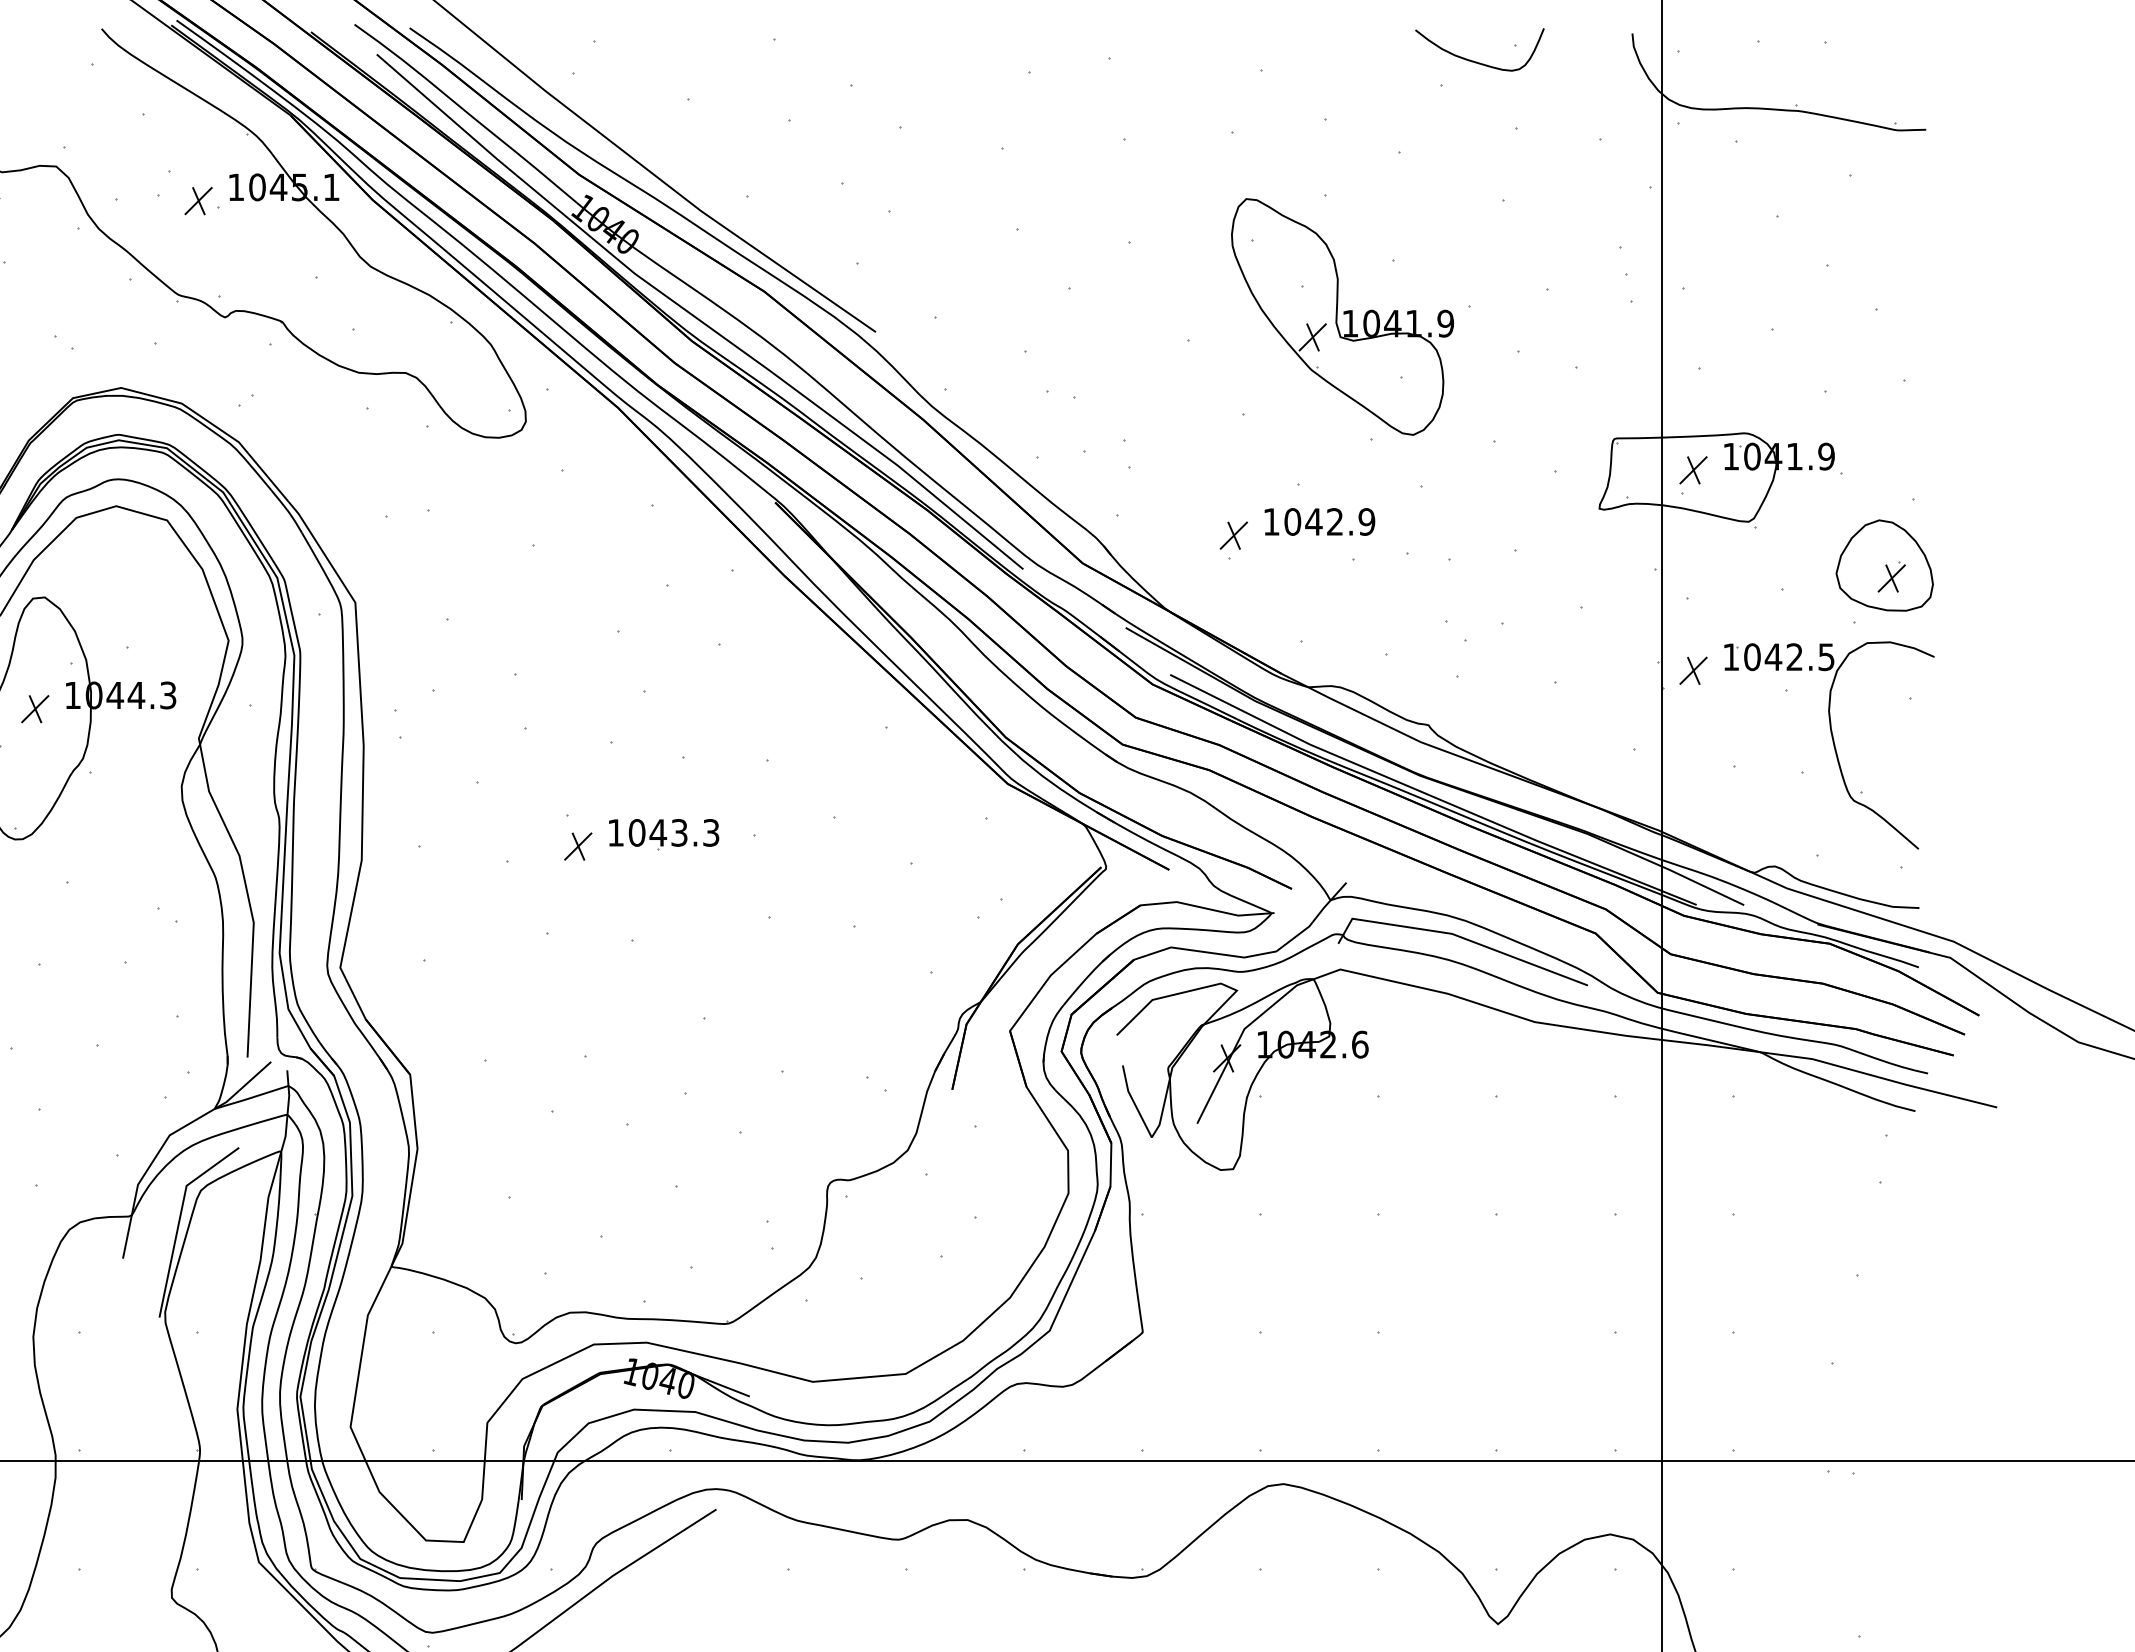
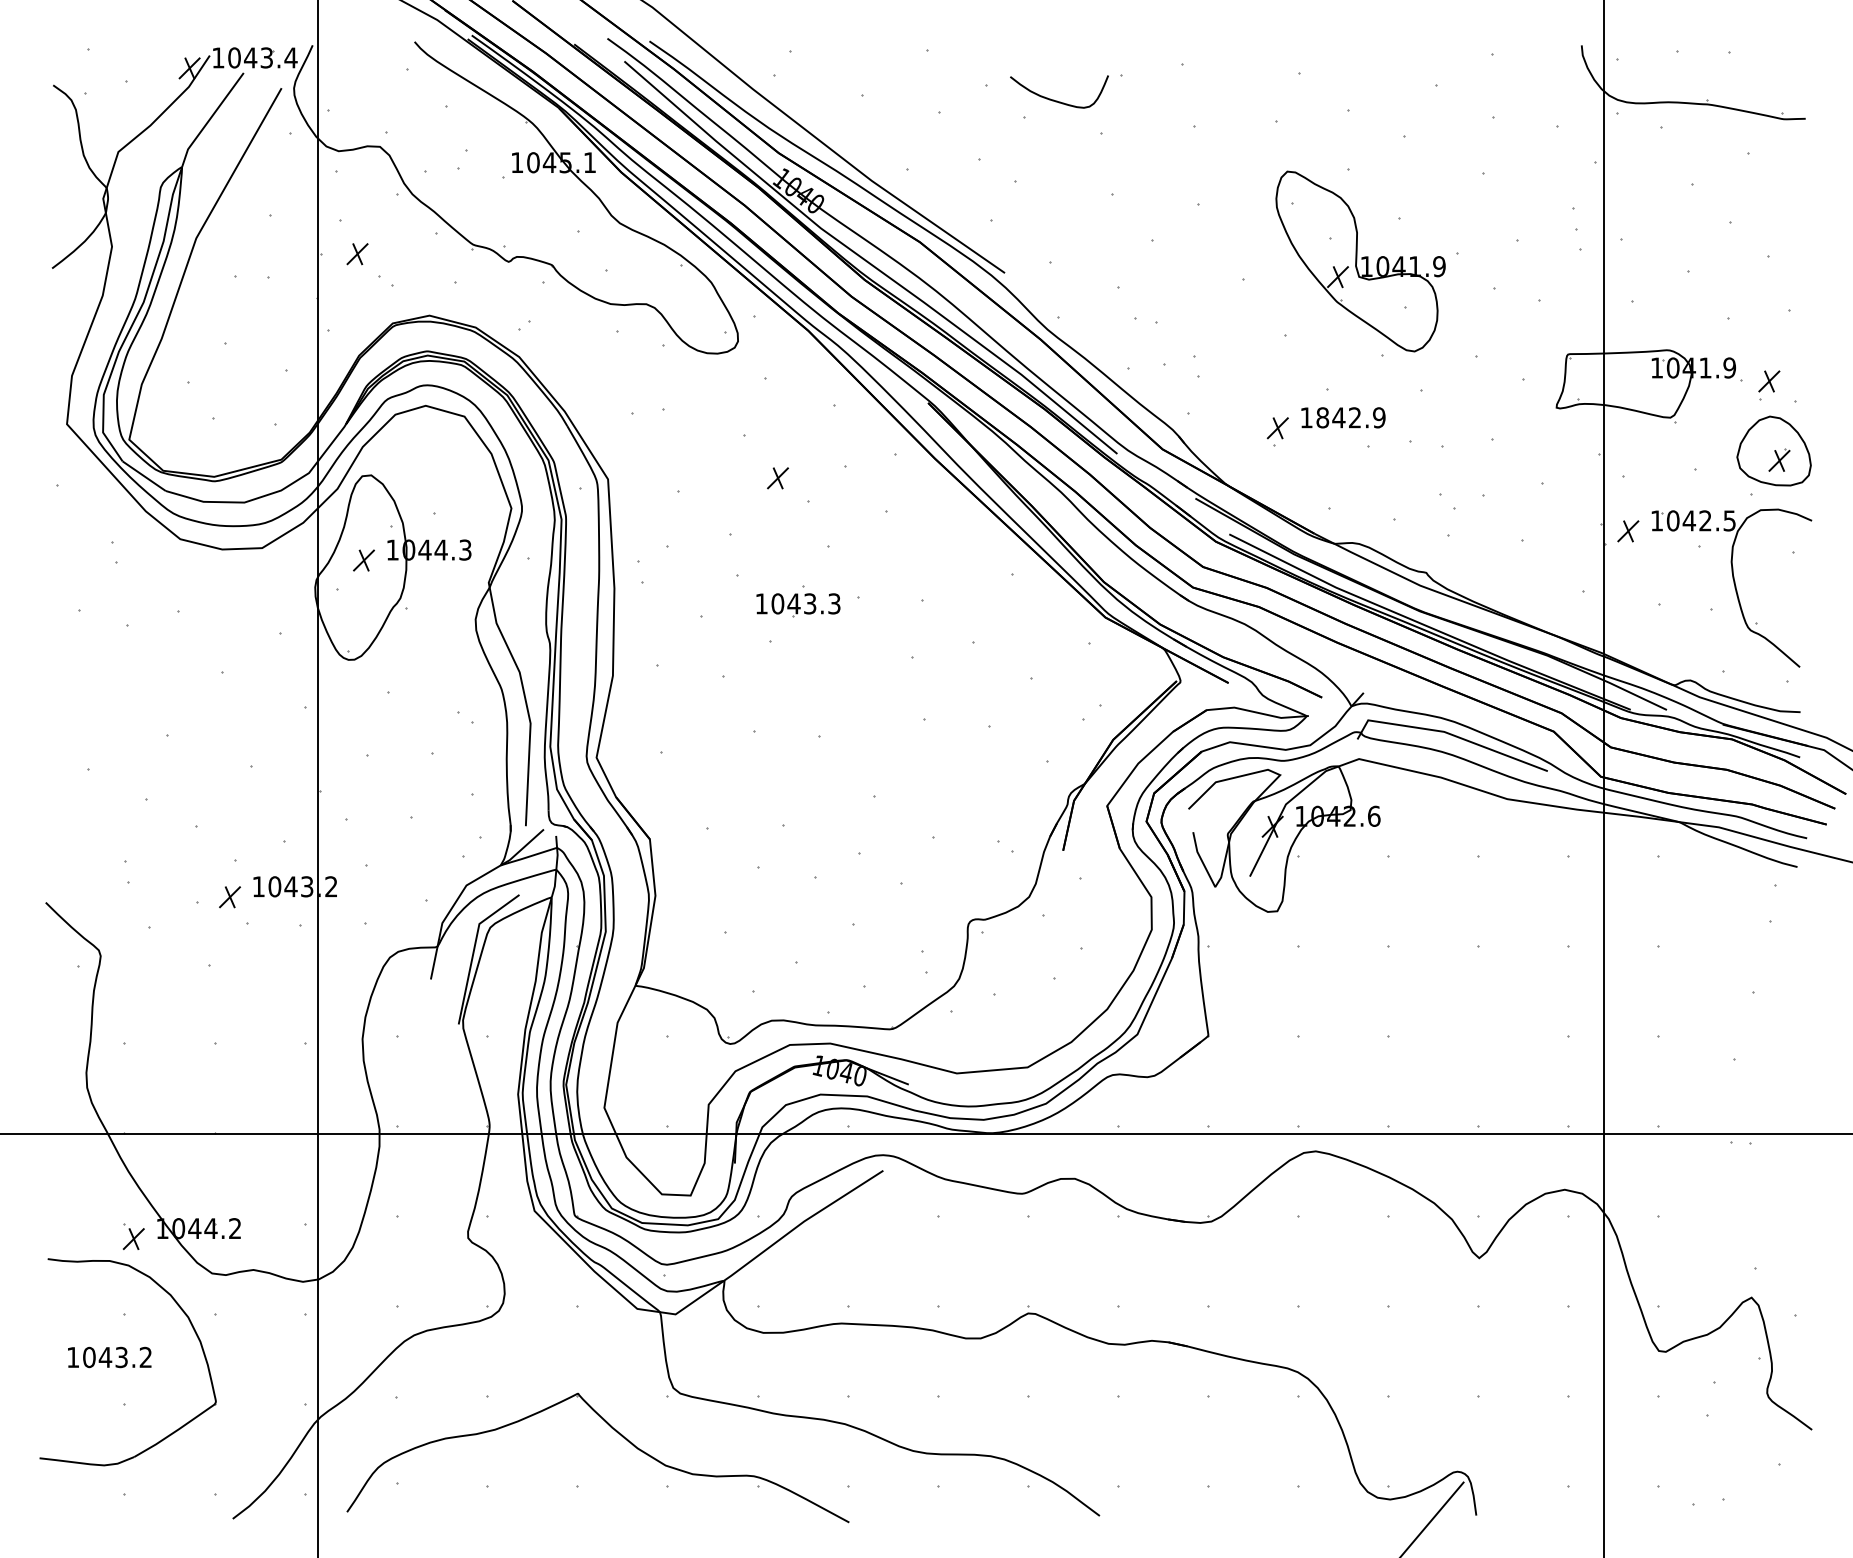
curve: (1477, 61) -> (1057, 100), moved
part: (198, 201) -> (357, 254), moved
part: (1693, 475) -> (1769, 385), moved
text: (1292, 521) -> (1322, 417), 1042.9 -> 1842.9
part: (664, 835) -> (798, 605), moved
part: (577, 846) -> (777, 478), moved

